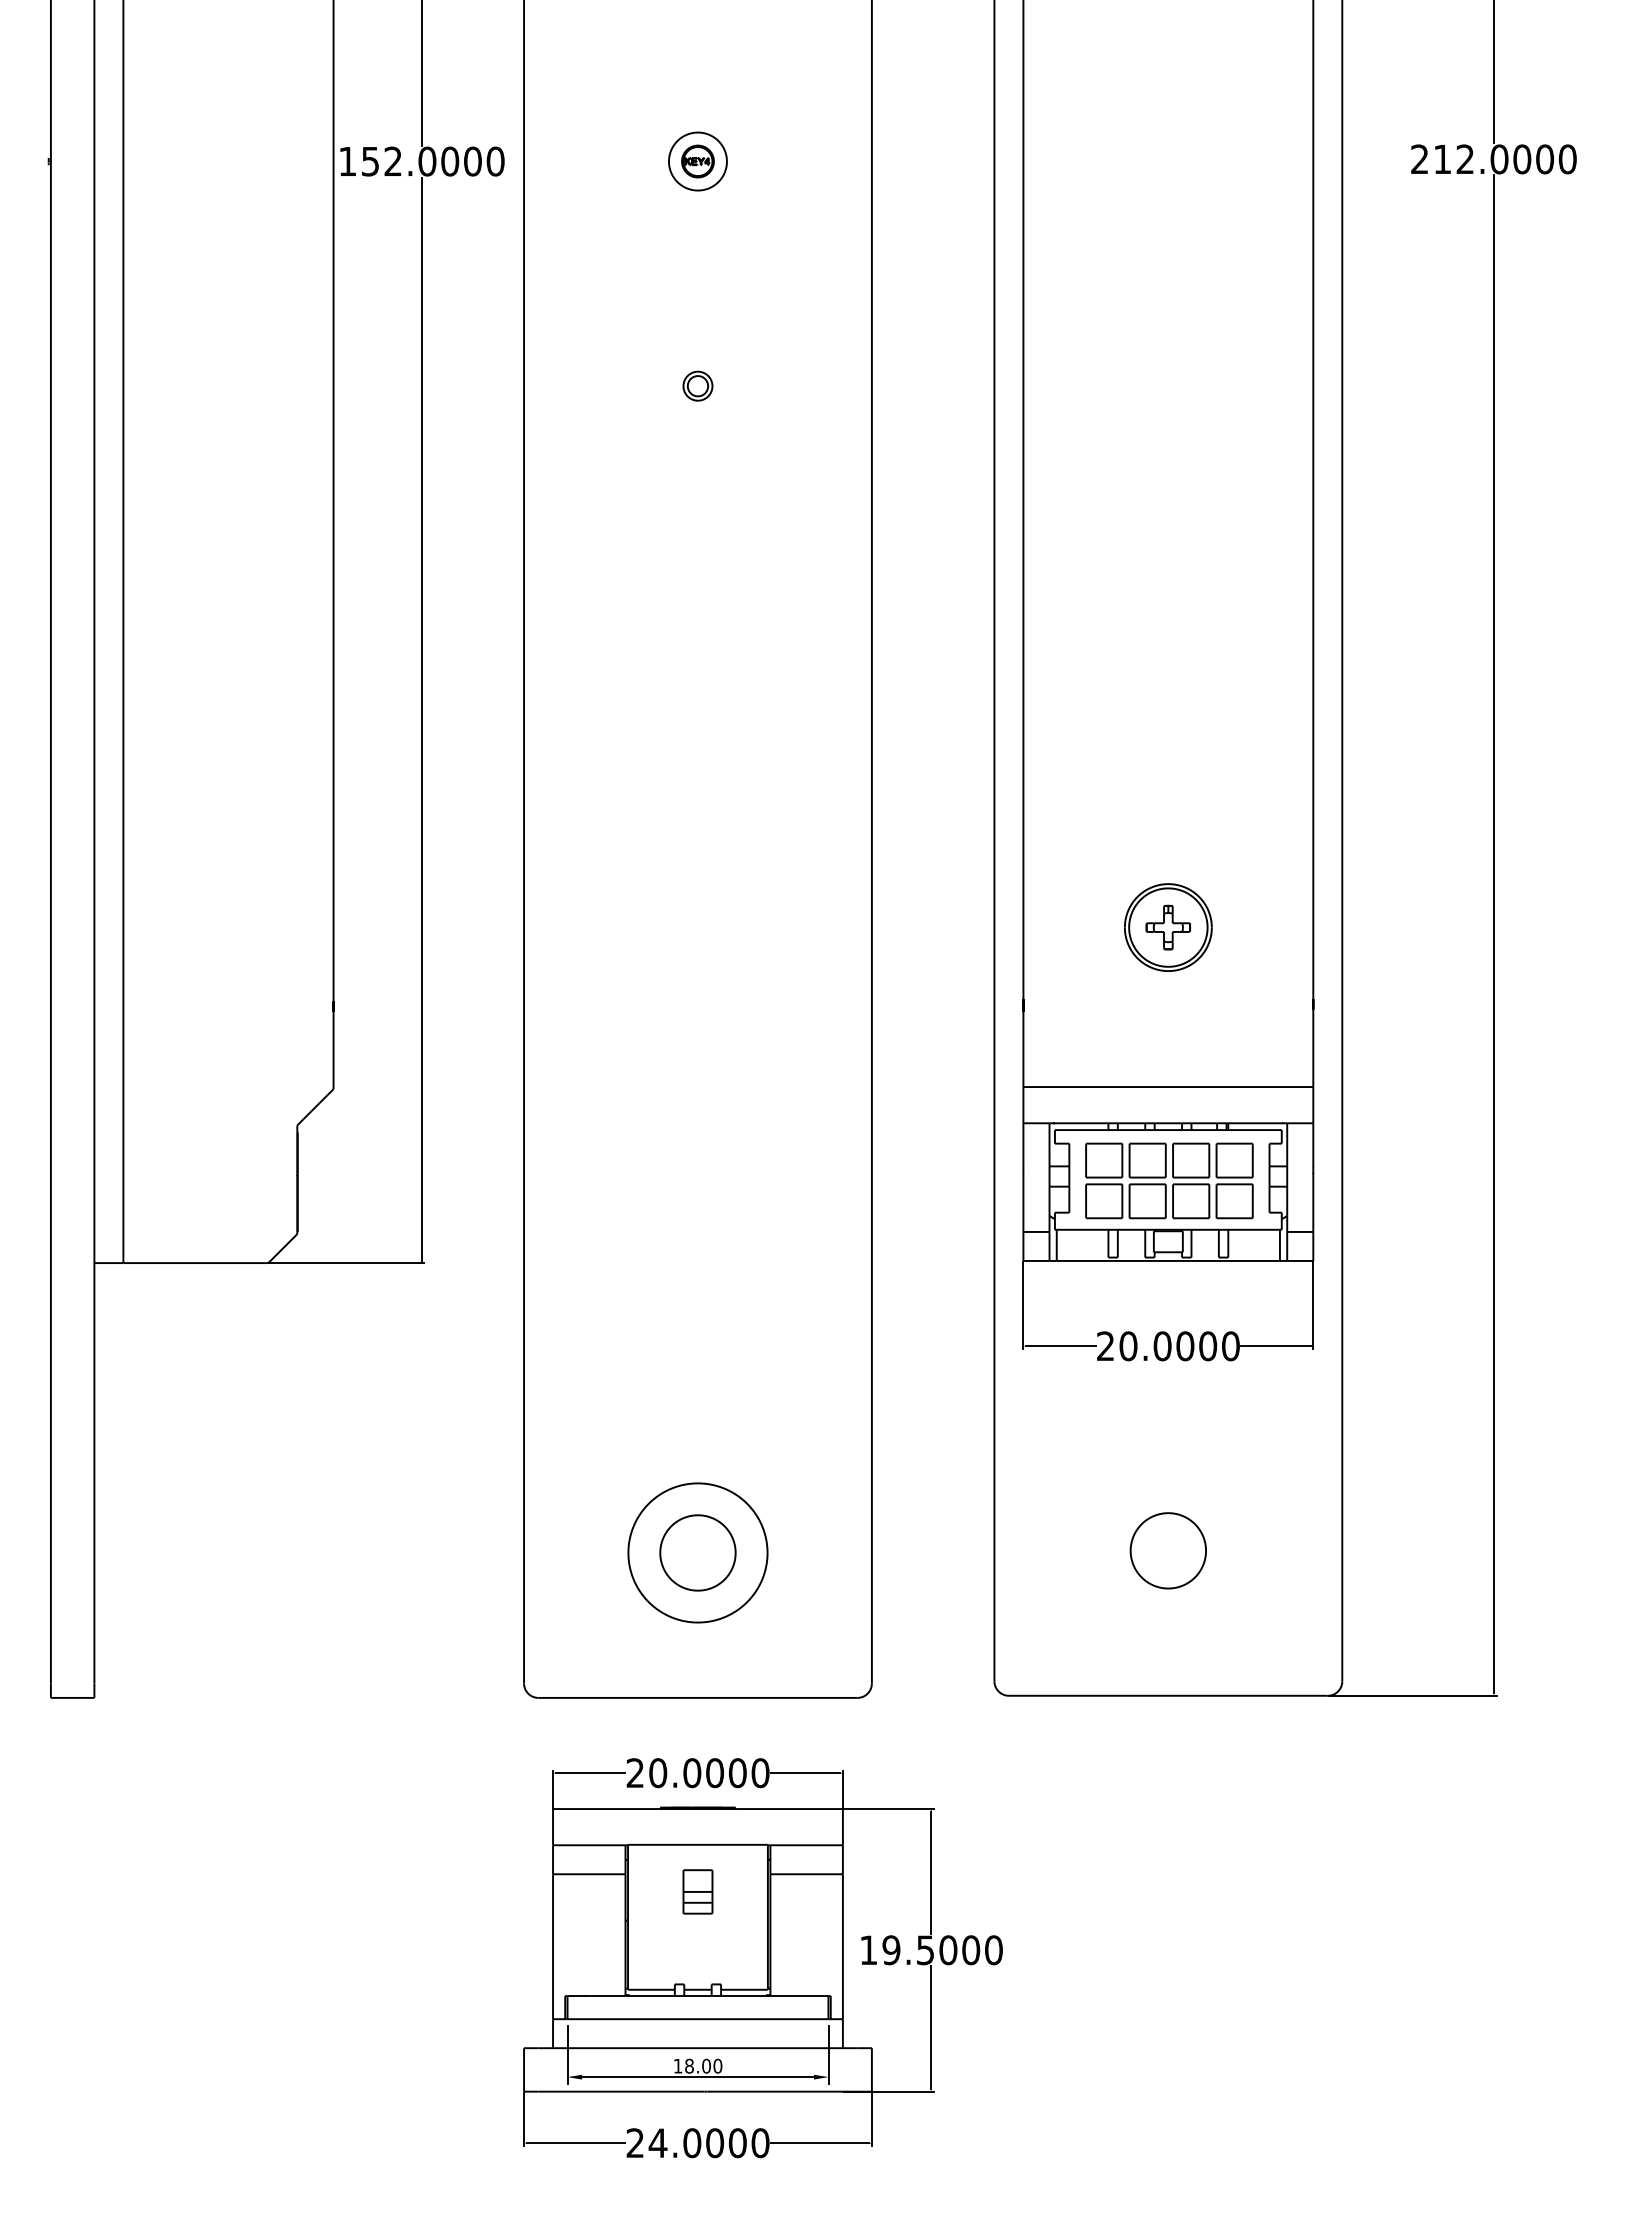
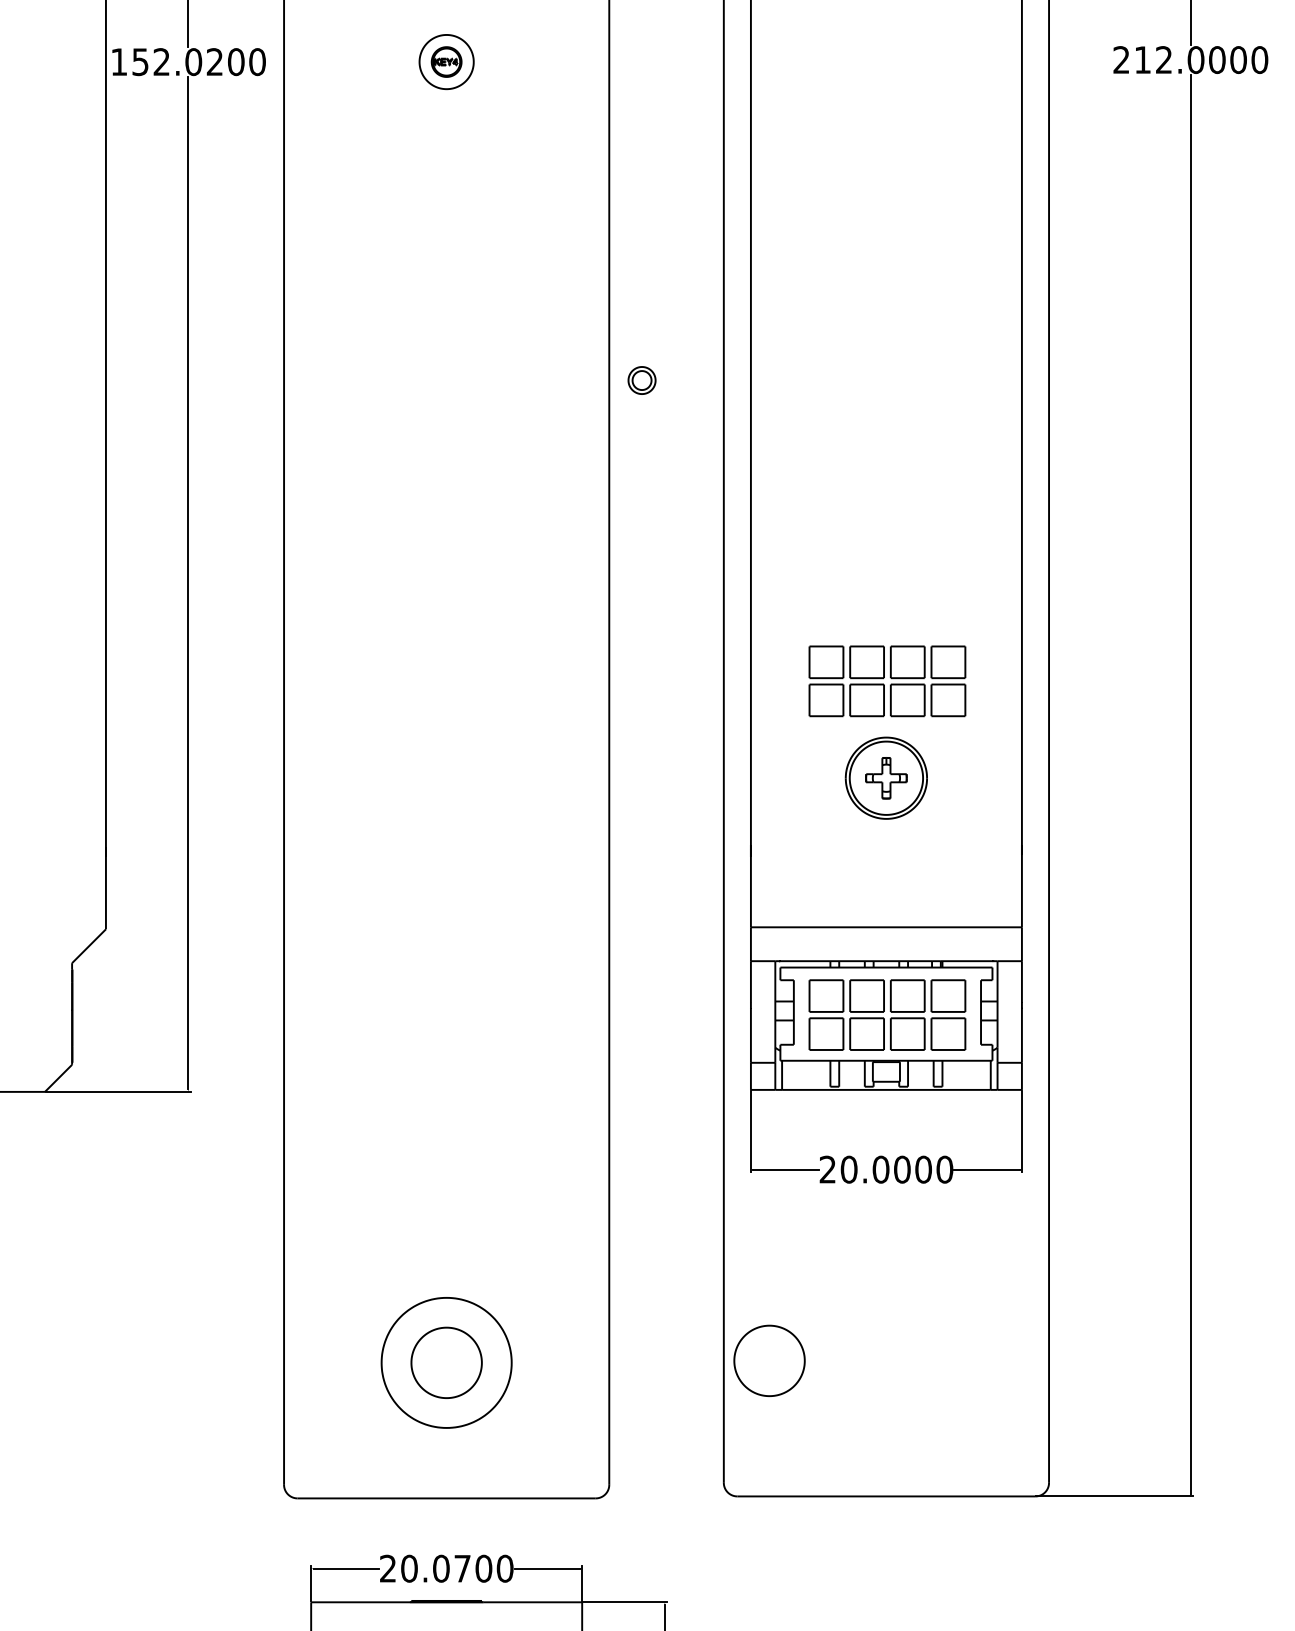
text: (450, 161) -> (215, 62), 152.0000 -> 152.0200
part: (697, 385) -> (641, 379), moved
part: (1169, 823) -> (887, 680), added
part: (1167, 1550) -> (768, 1360), moved
text: (715, 1773) -> (463, 1569), 20.0000 -> 20.0700

